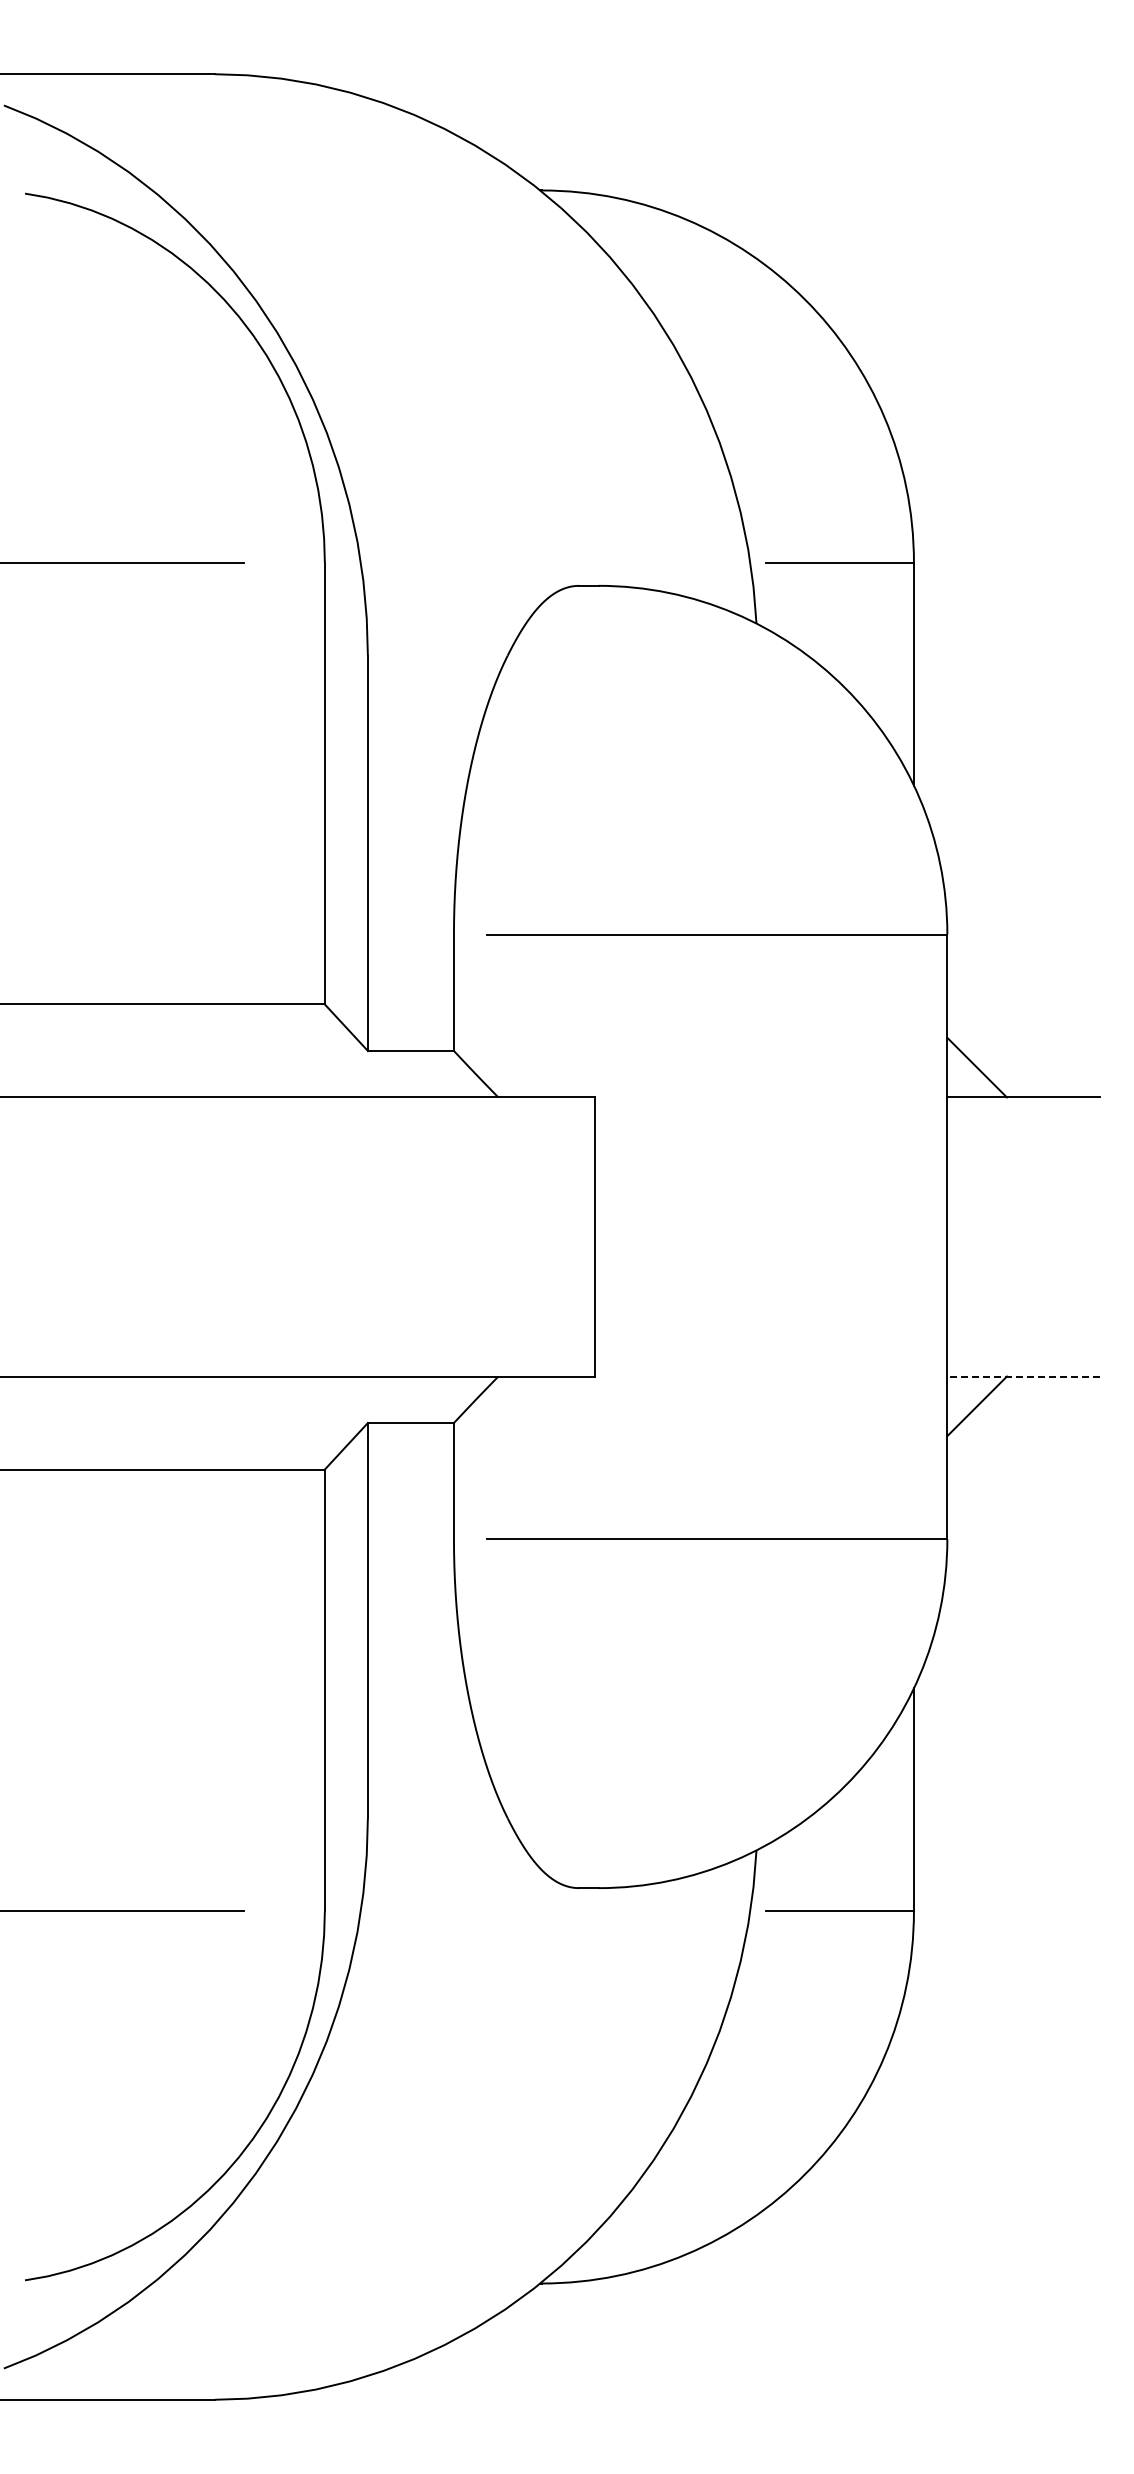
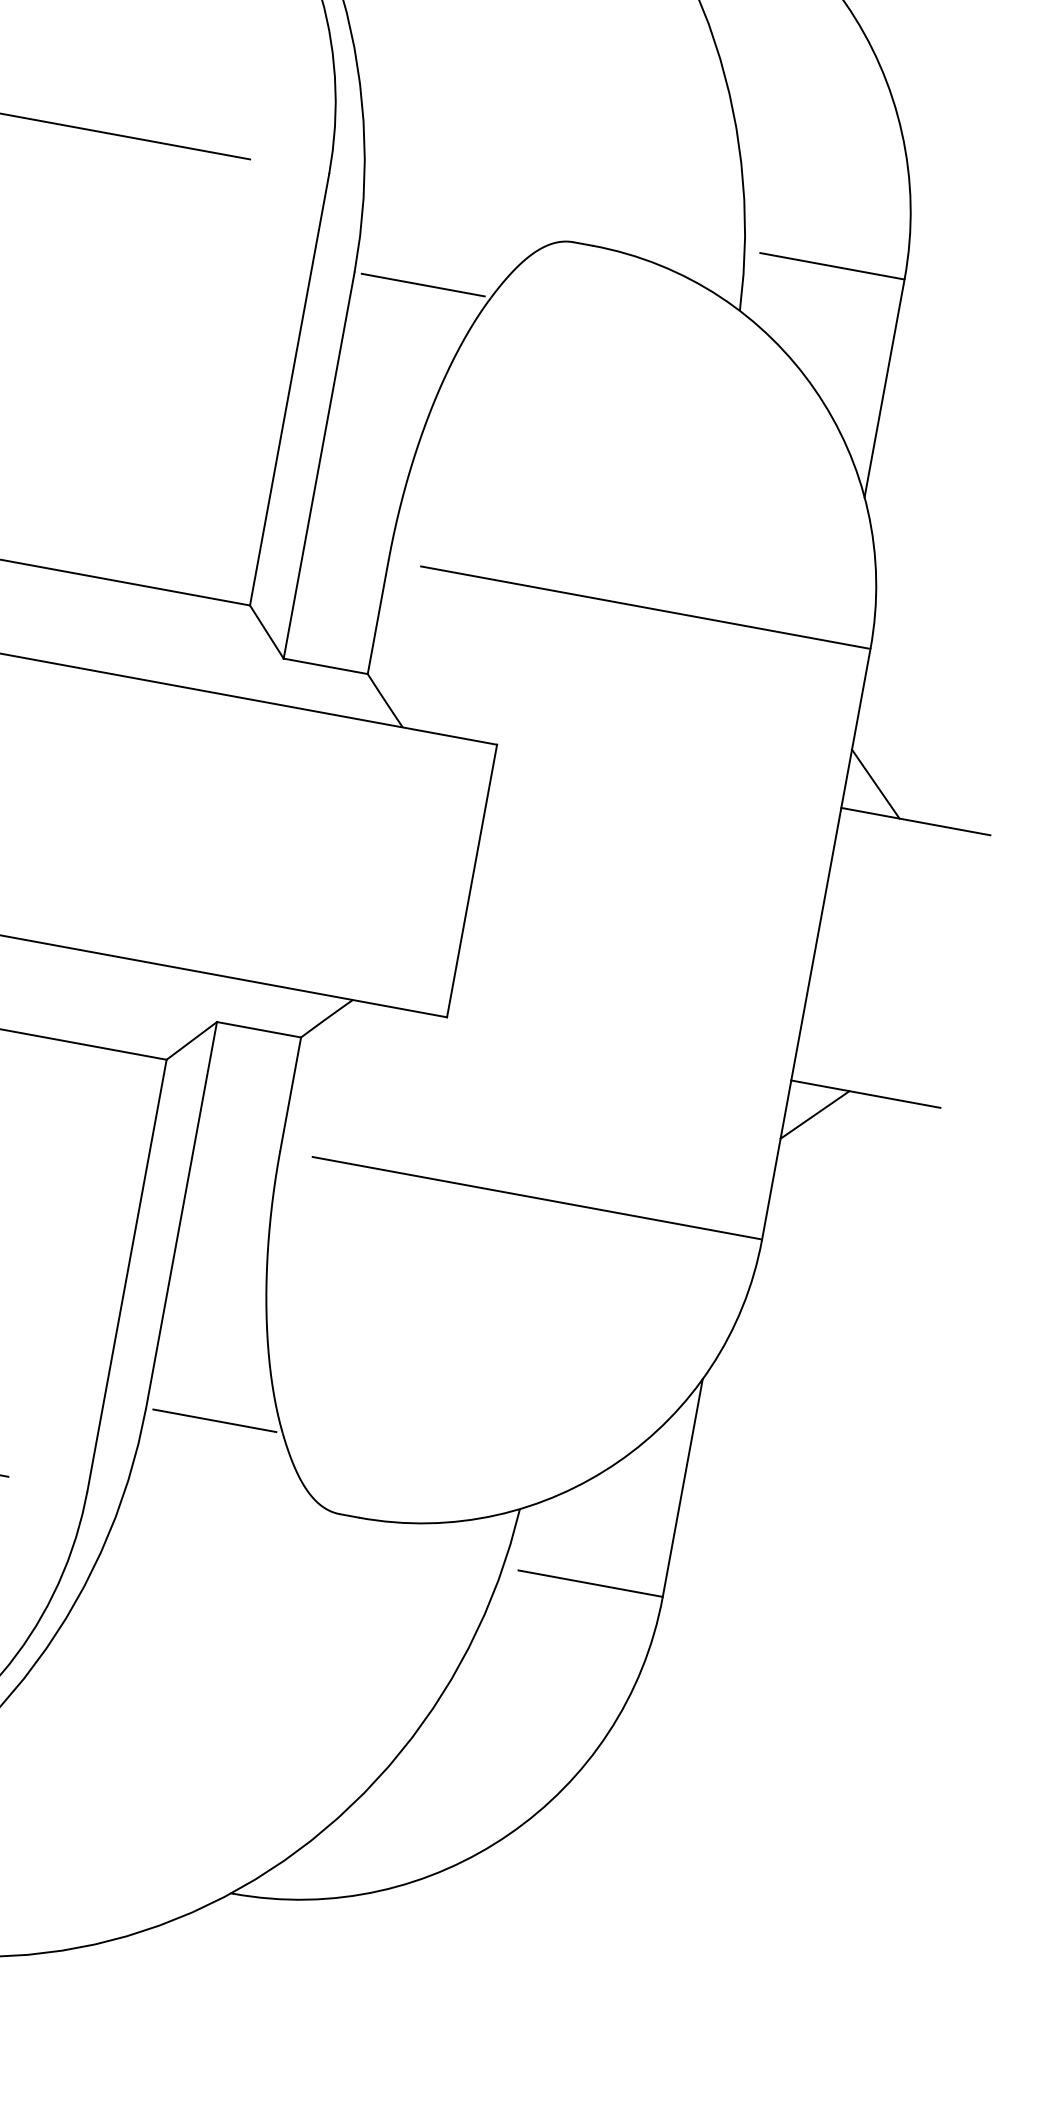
line: (438, 655) -> (423, 285), added
line: (1023, 1376) -> (865, 1094), dashed -> solid
line: (438, 1818) -> (215, 1420), added

